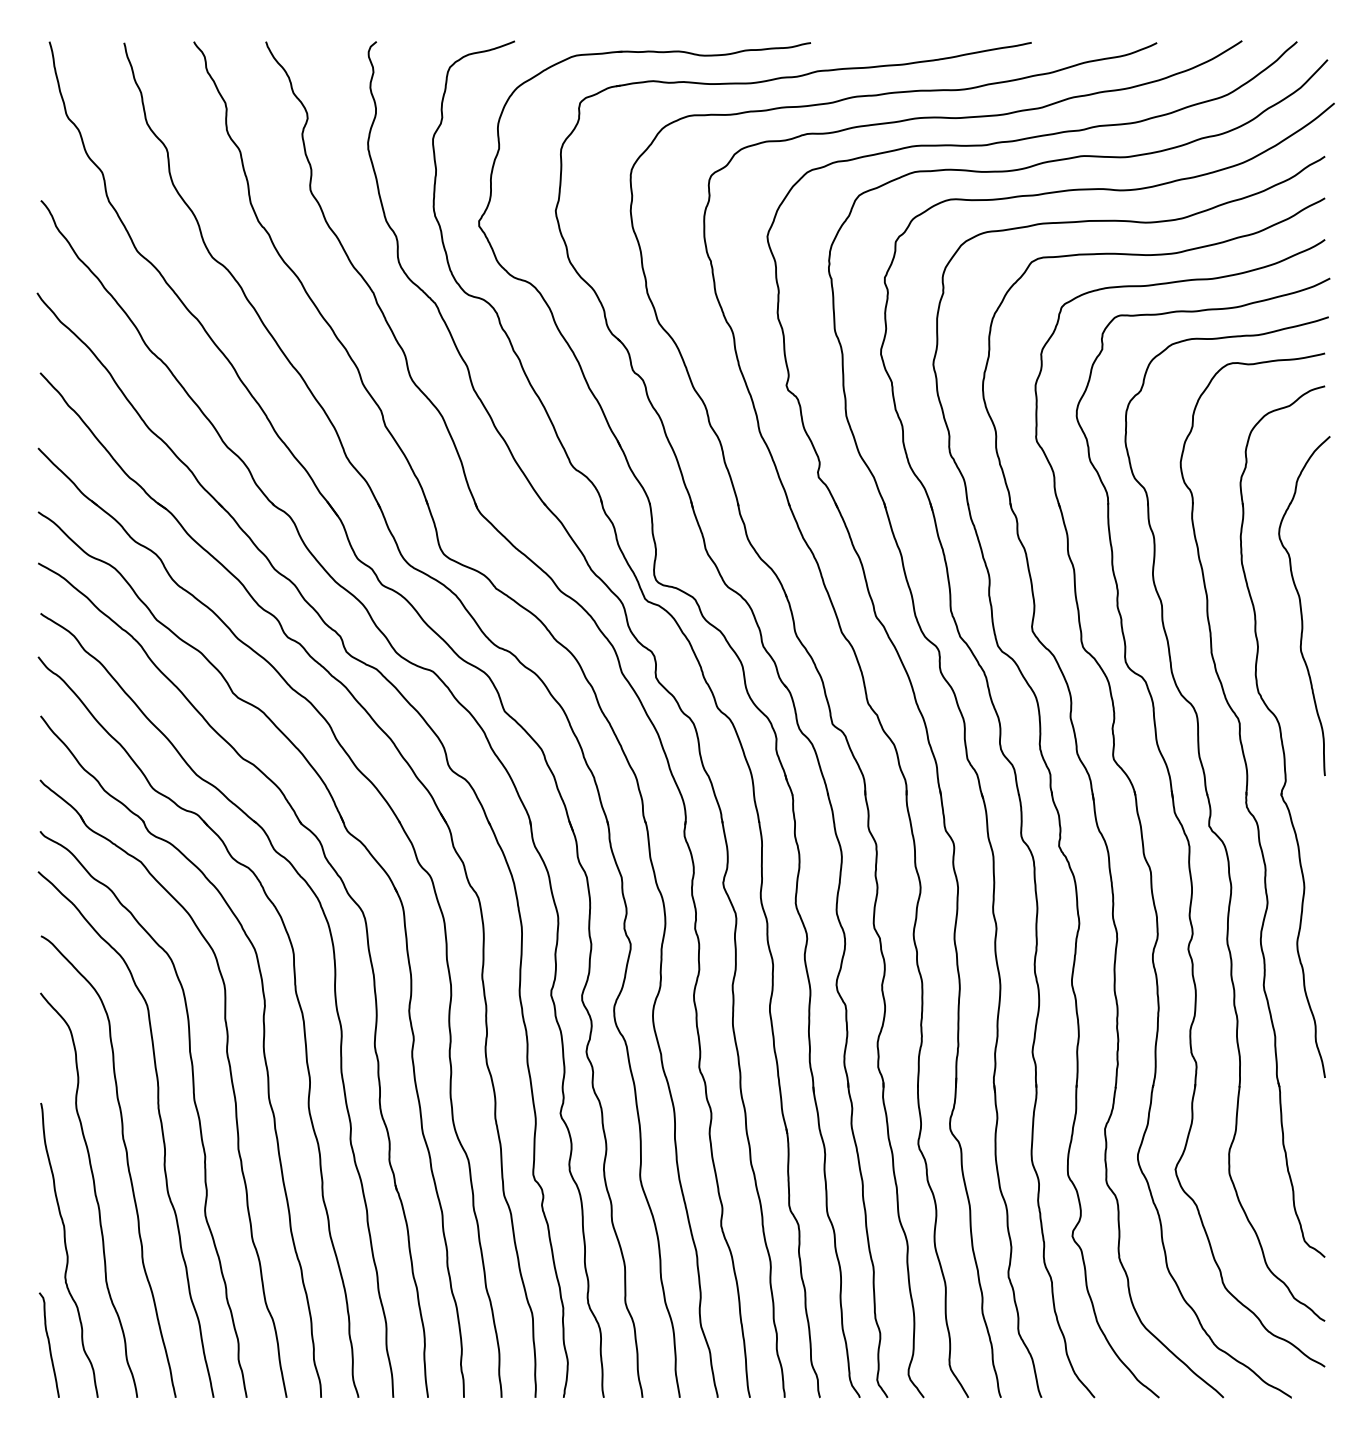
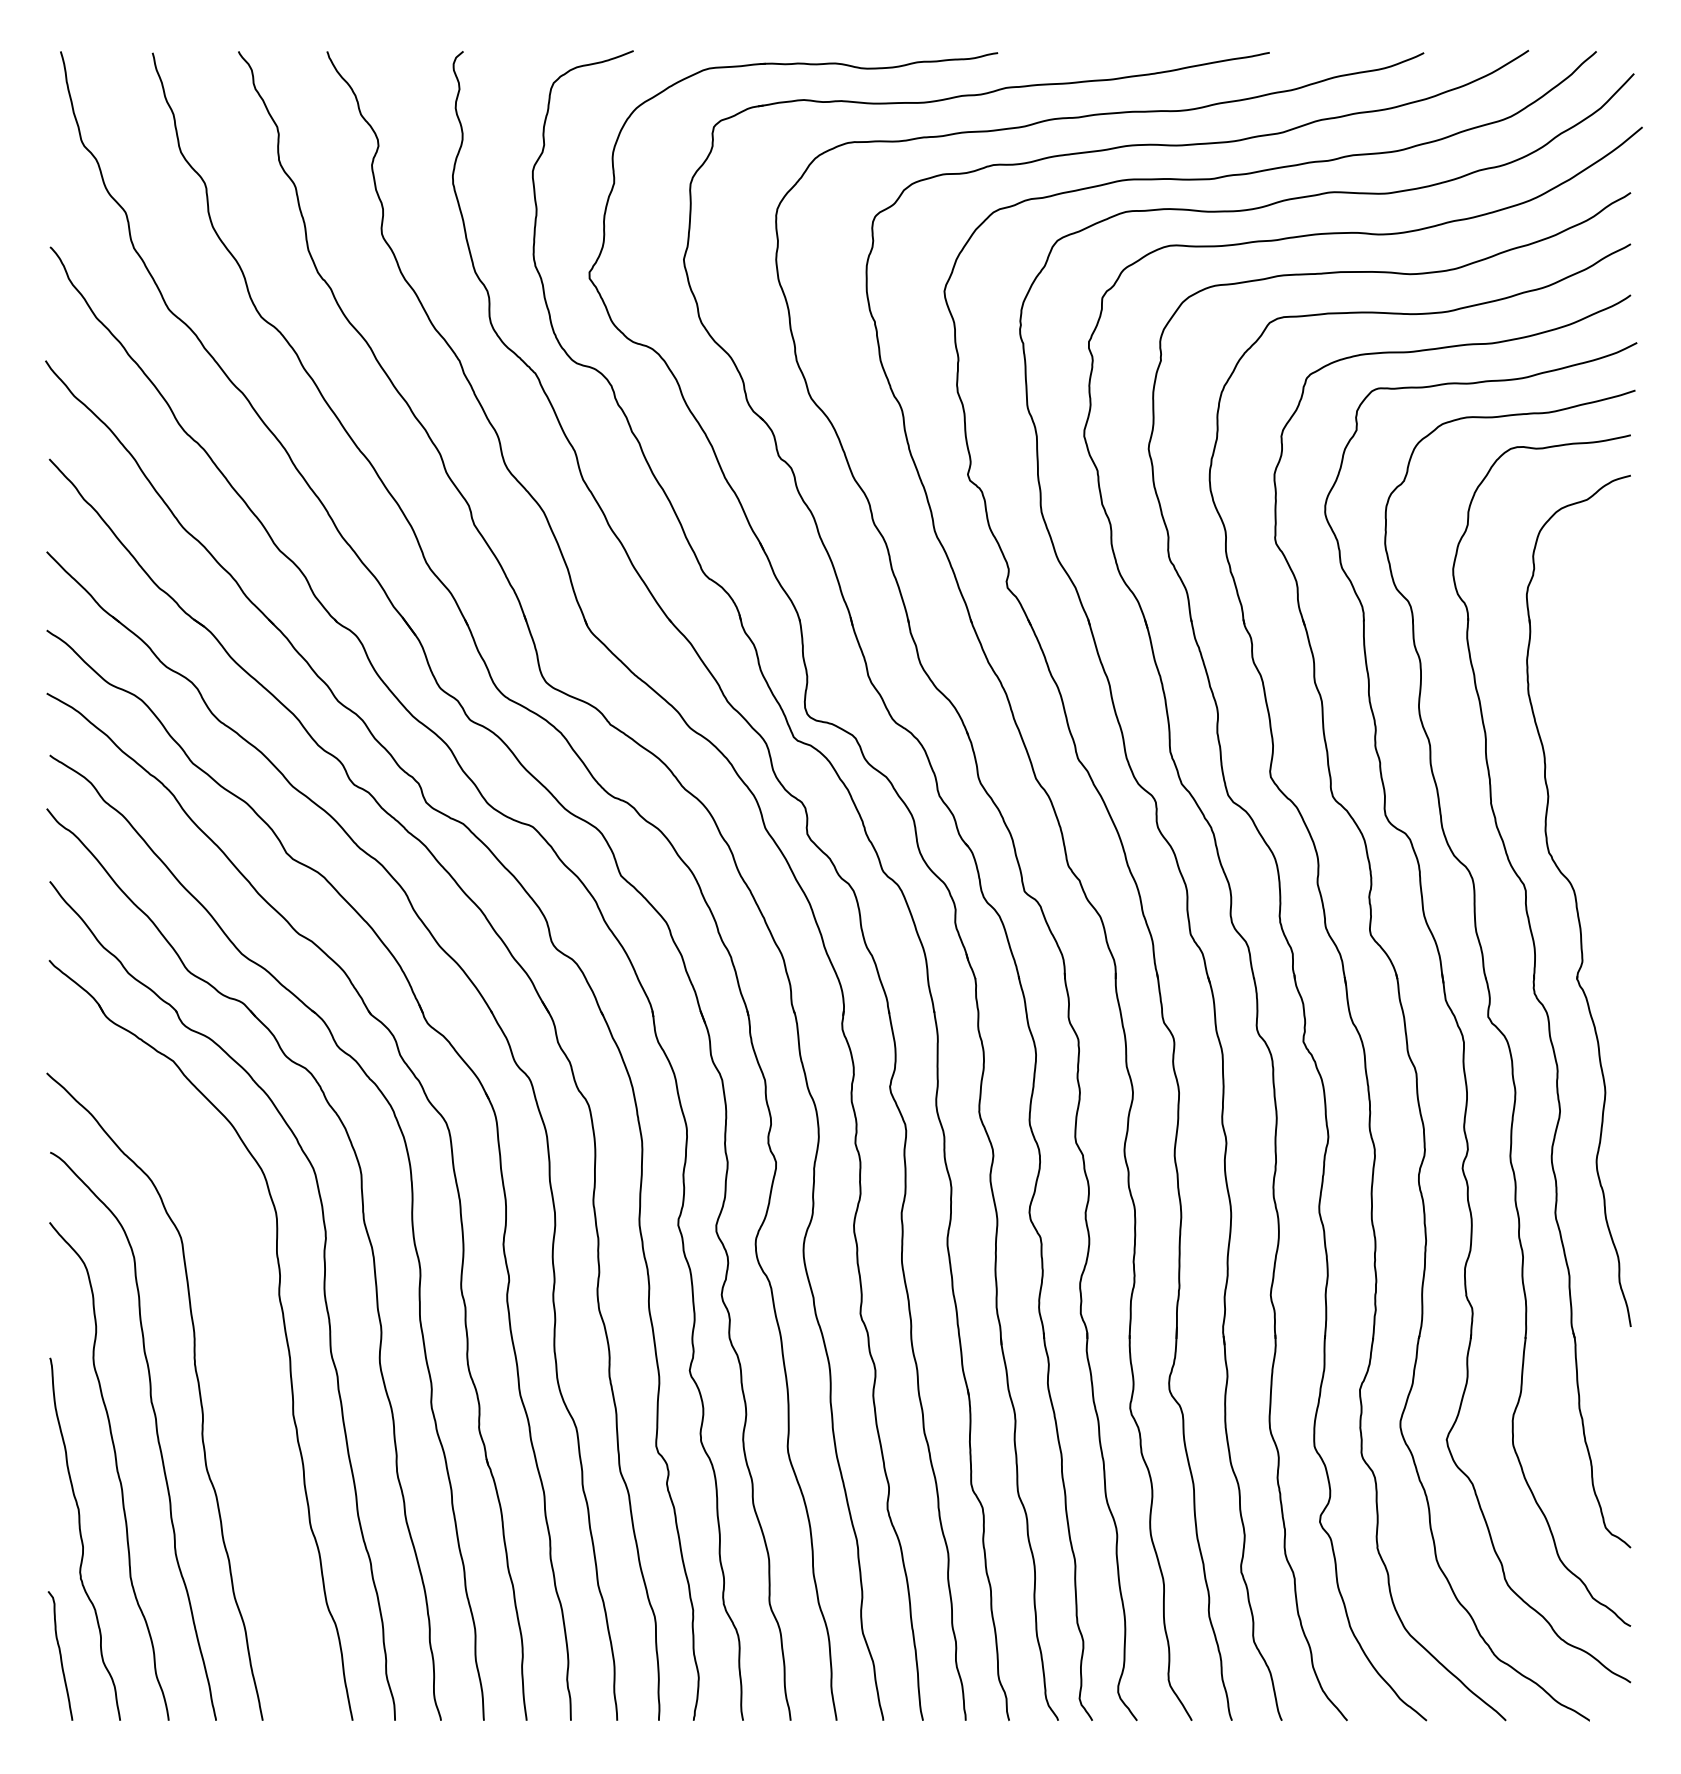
part: (1304, 605) -> (1605, 745), removed
curve: (193, 1102) -> (238, 1357), removed

